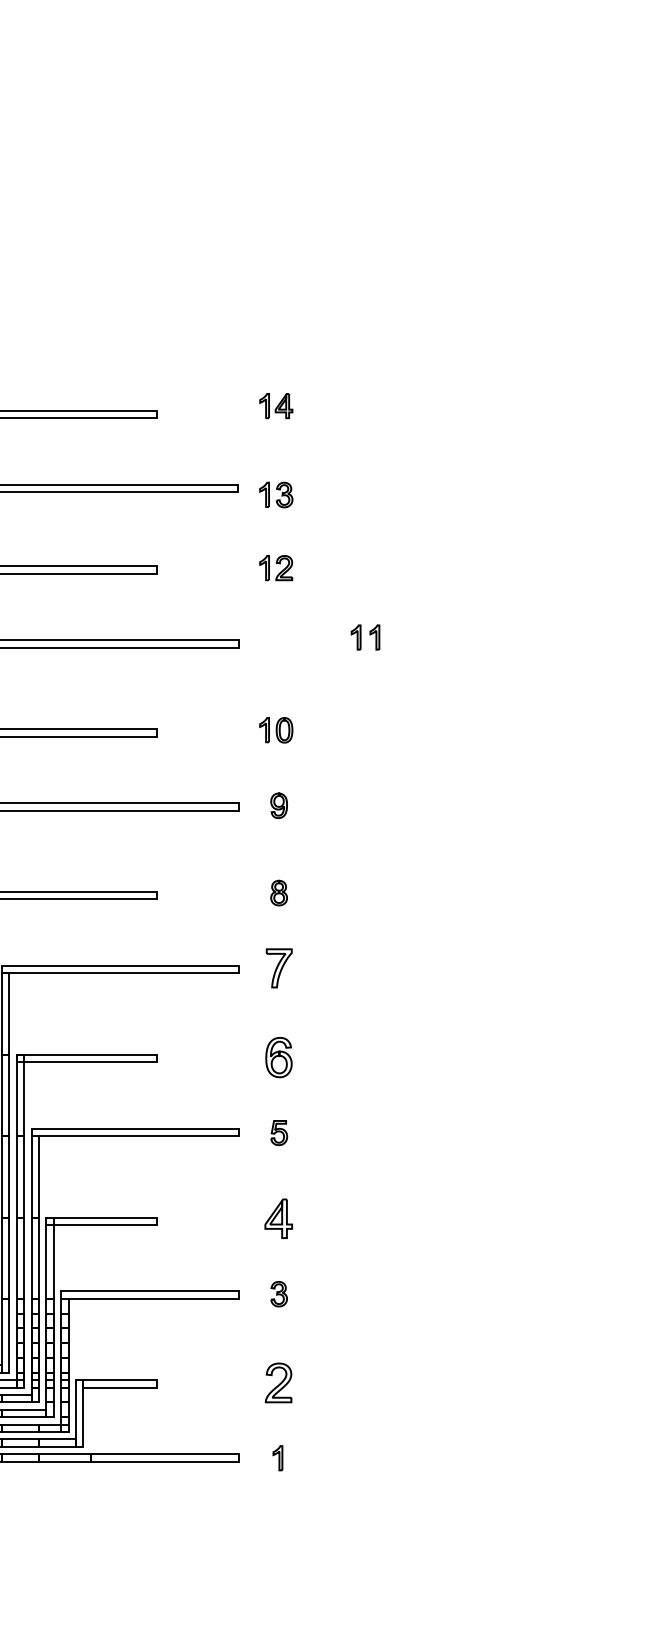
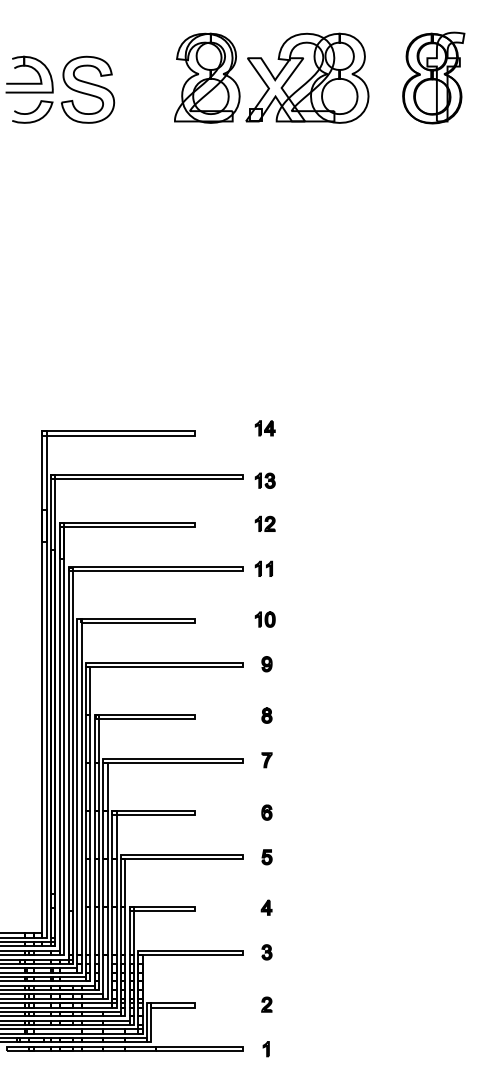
part: (364, 636) -> (263, 568), moved
part: (278, 969) -> (266, 760), size x0.62
part: (278, 1057) -> (266, 812), size x0.62
part: (278, 1218) -> (266, 907), size x0.62
part: (278, 1382) -> (266, 1004), size x0.62

